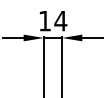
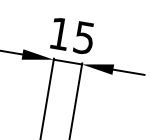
text: (60, 21) -> (83, 38), 14 -> 15

